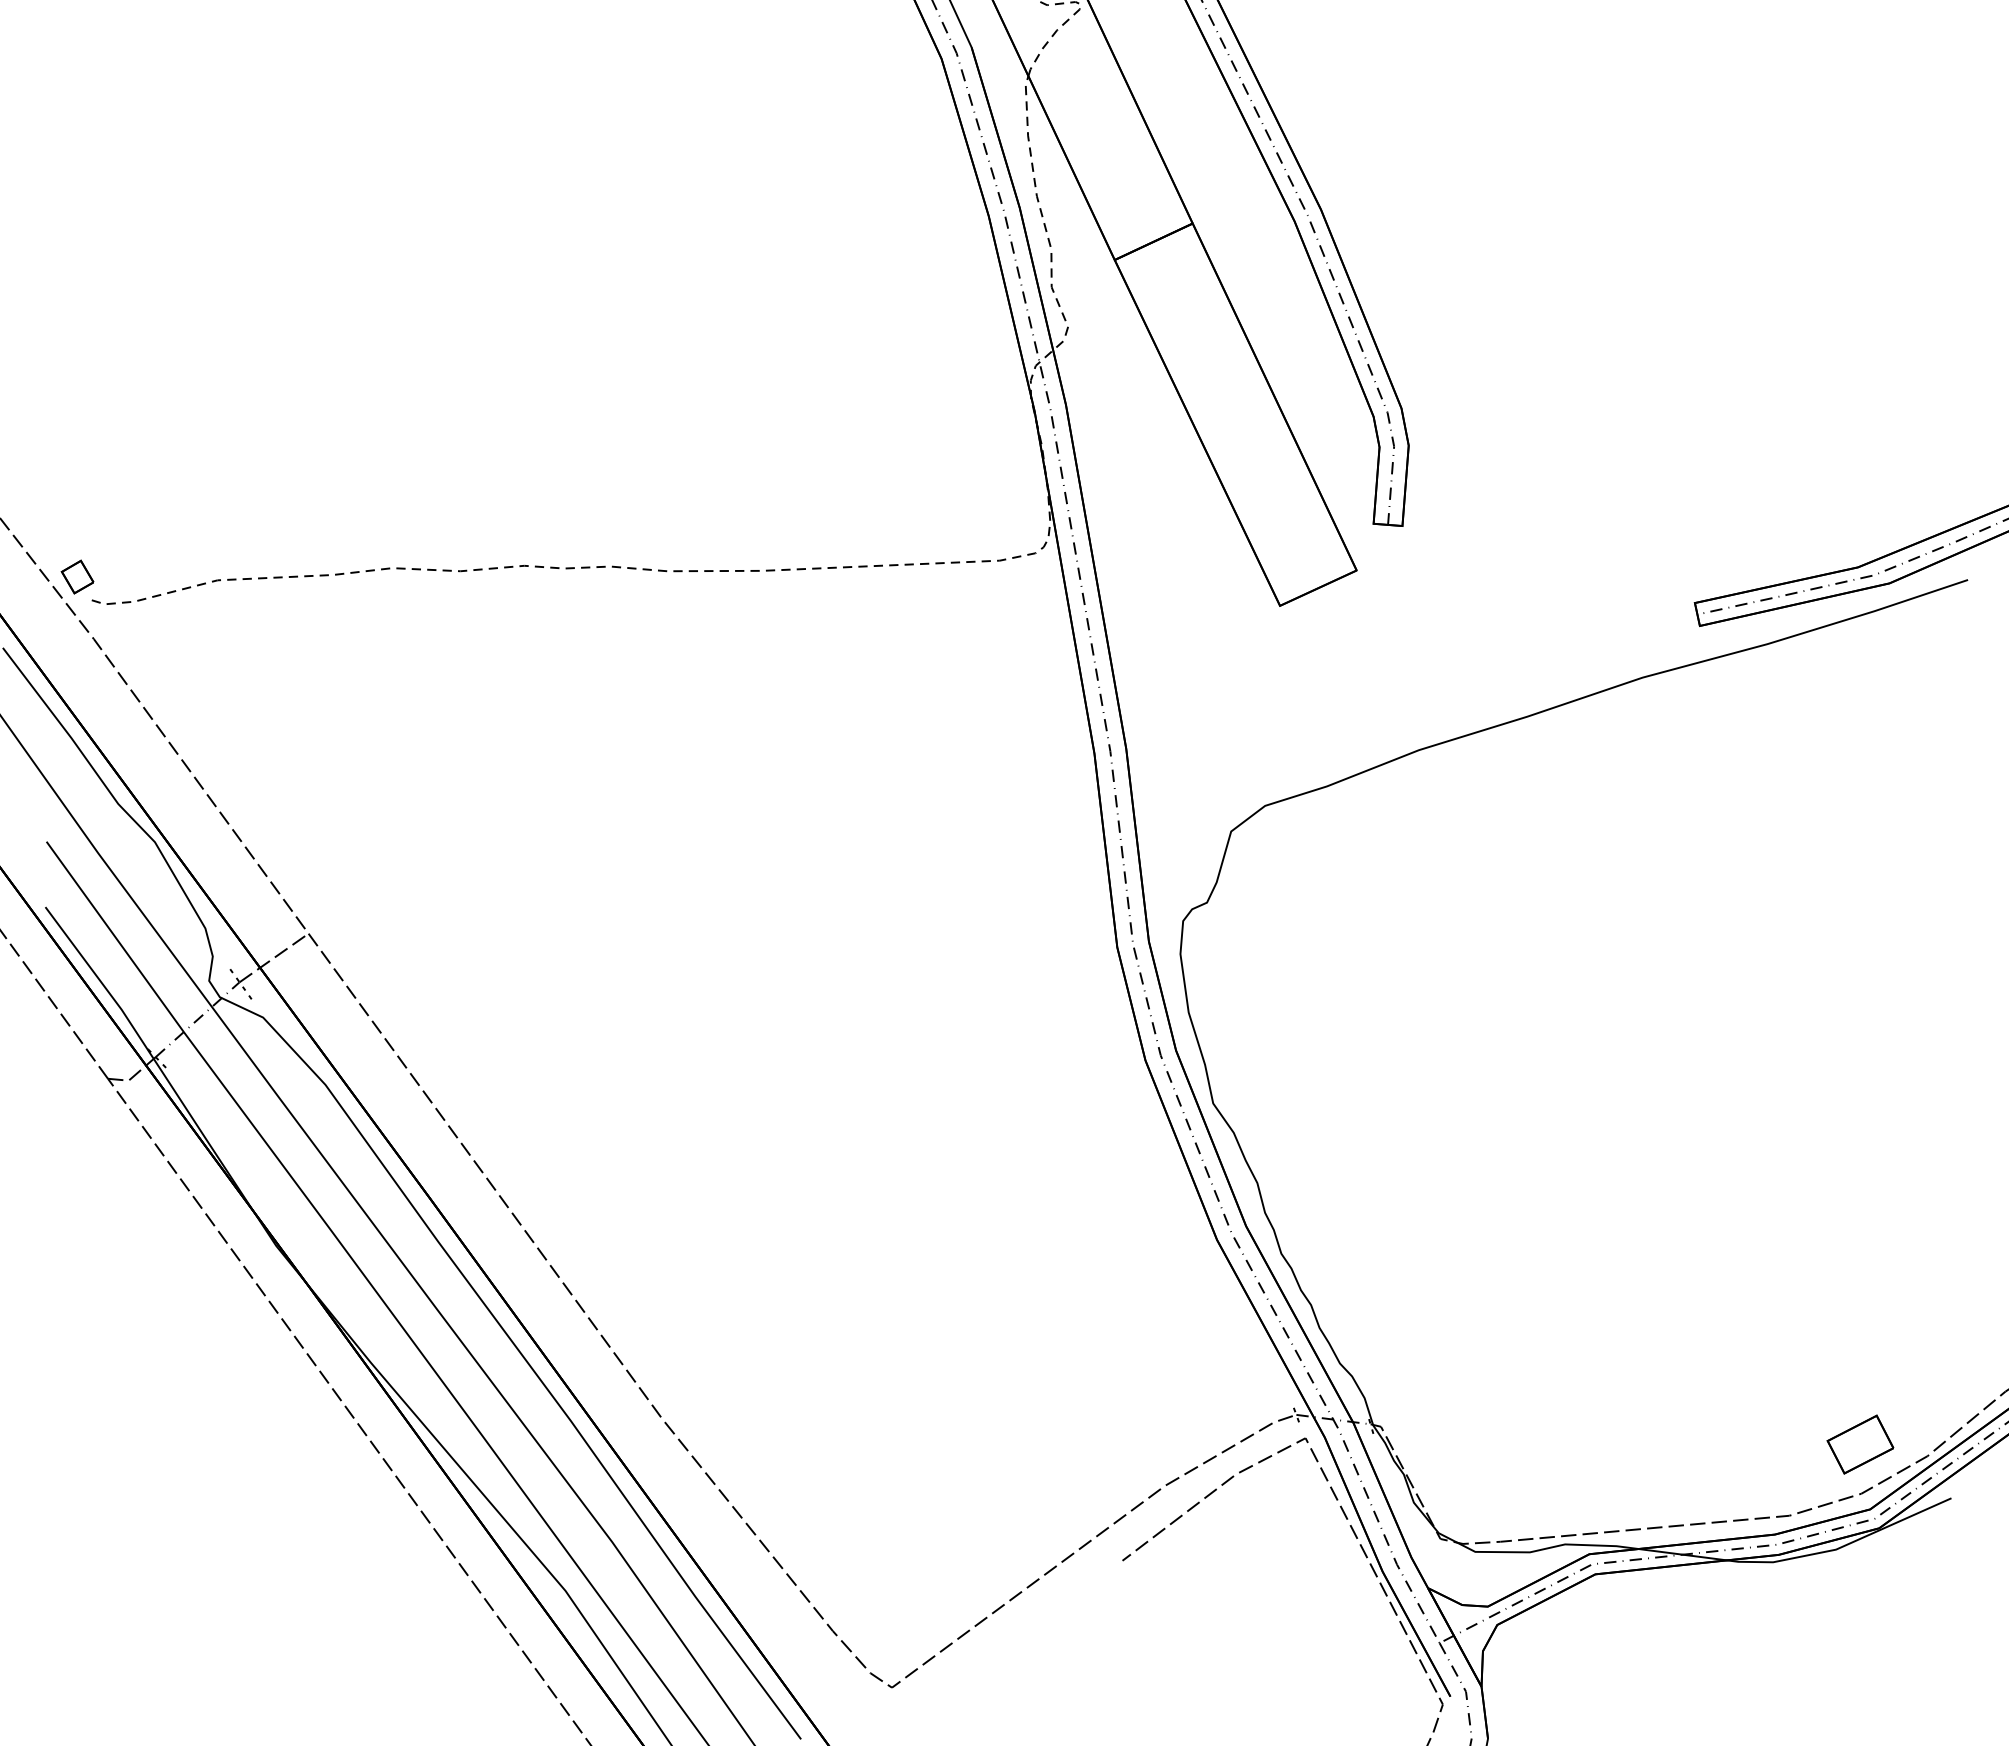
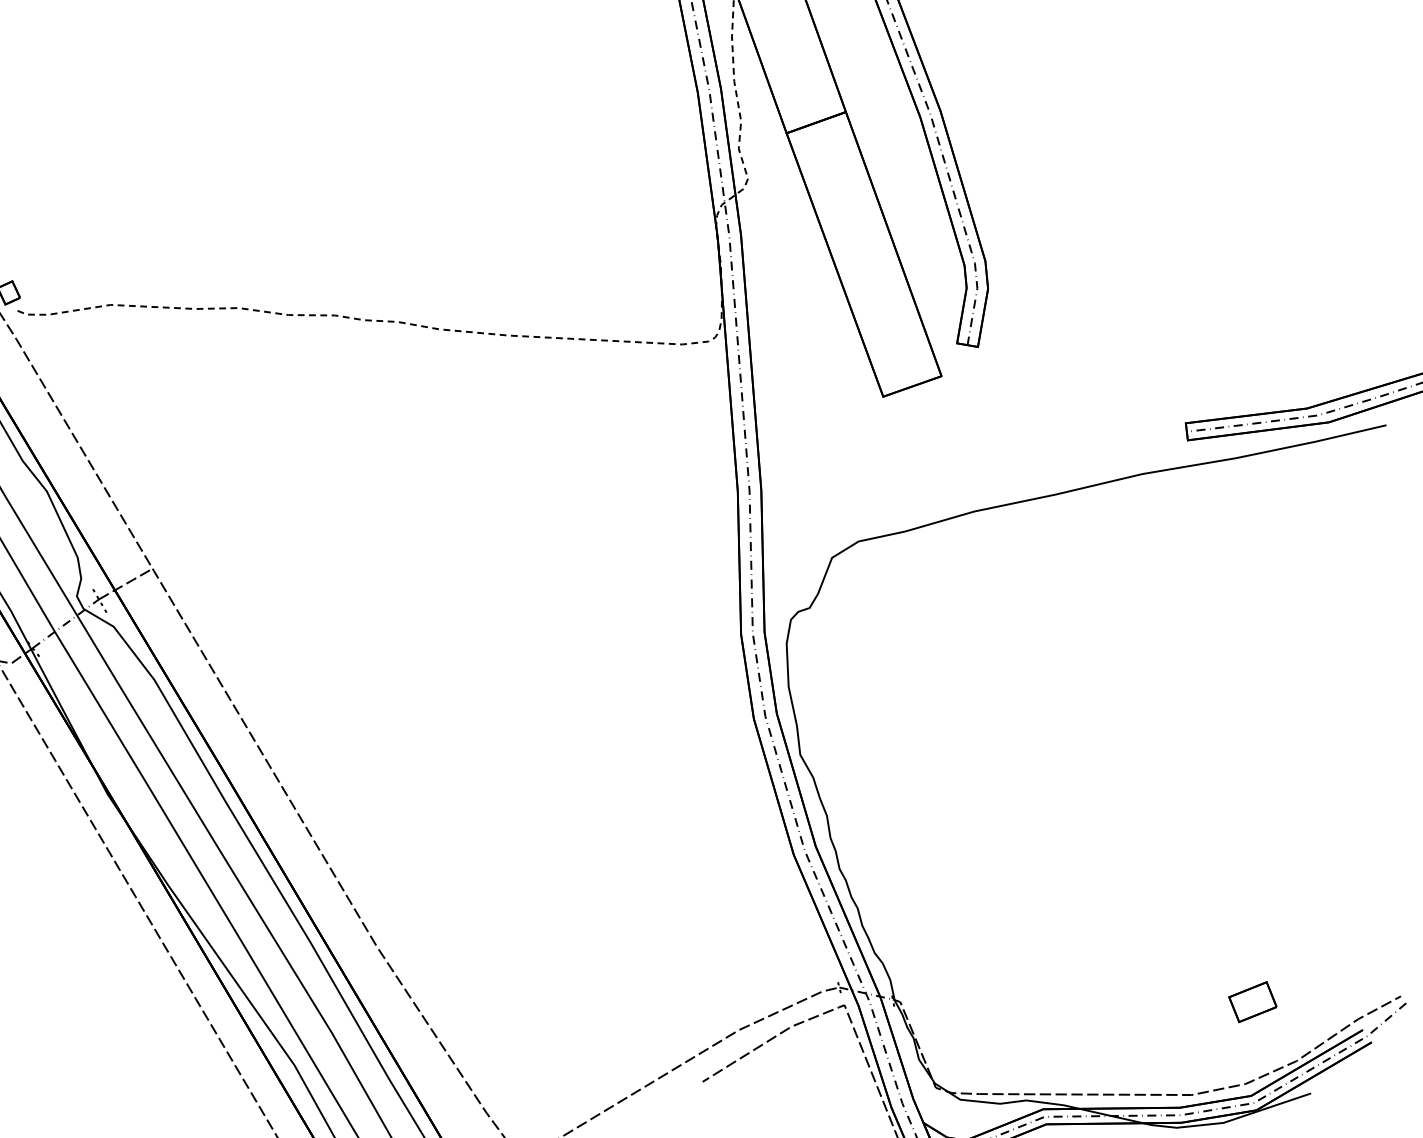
part: (1860, 1444) -> (1252, 1002), moved

